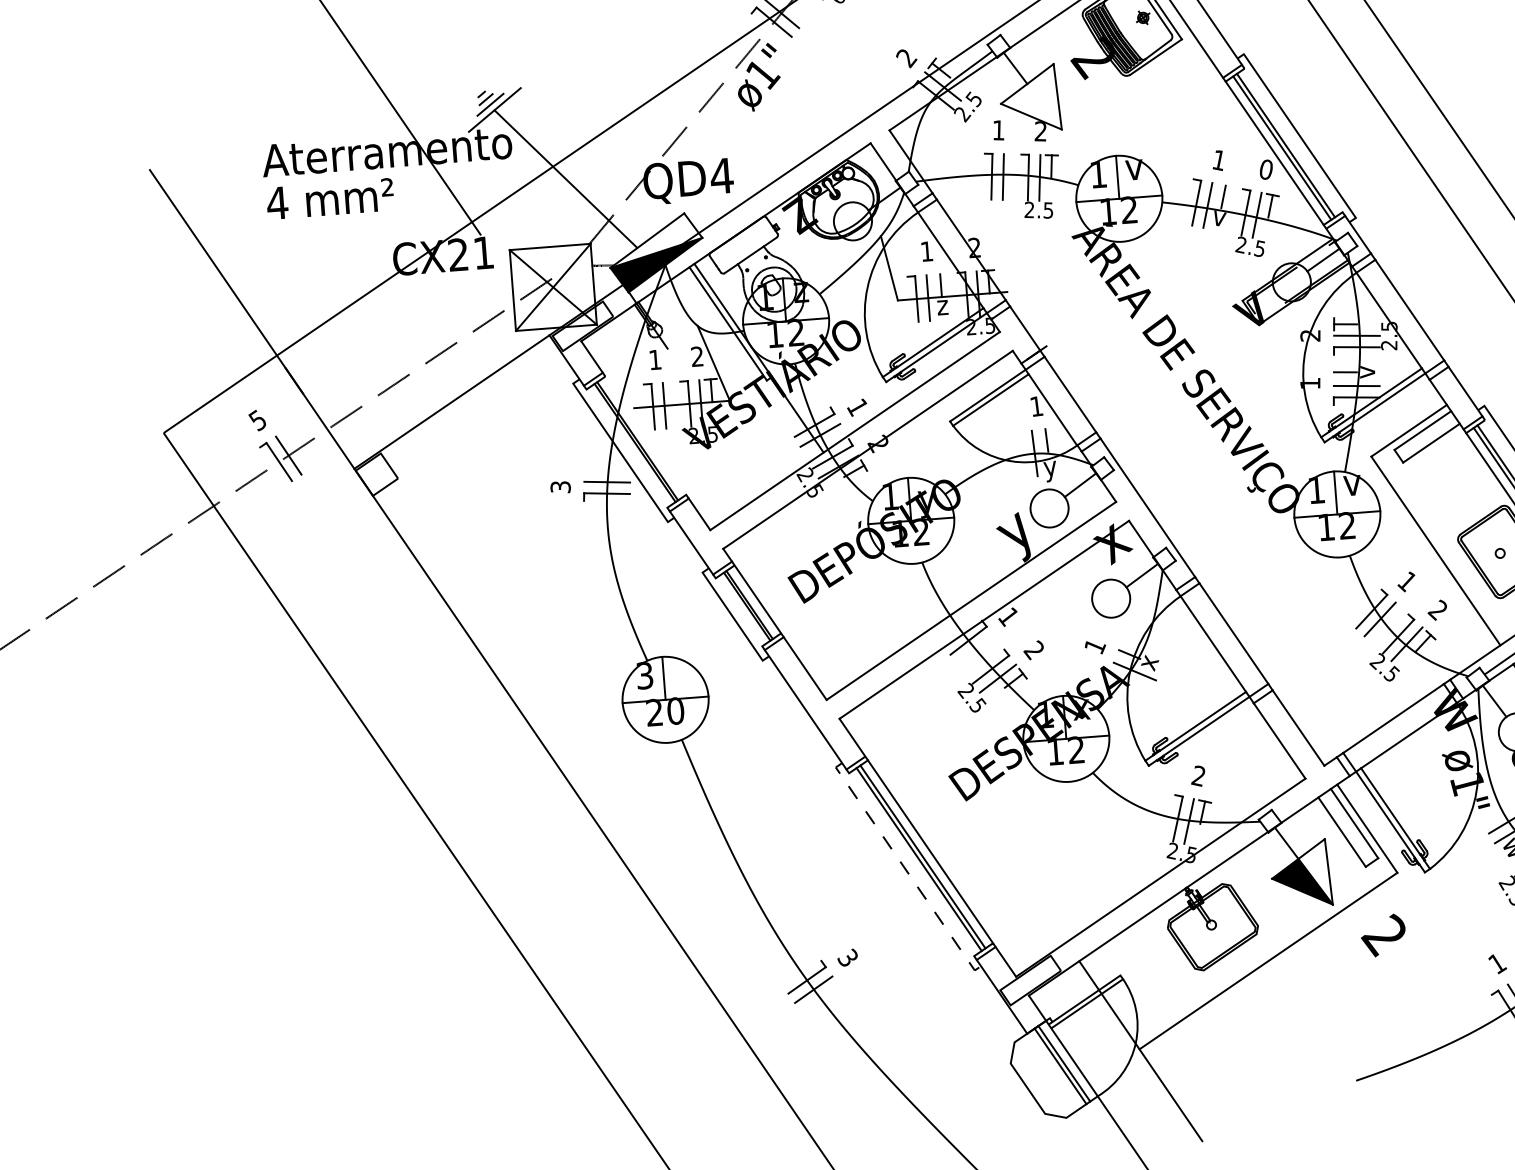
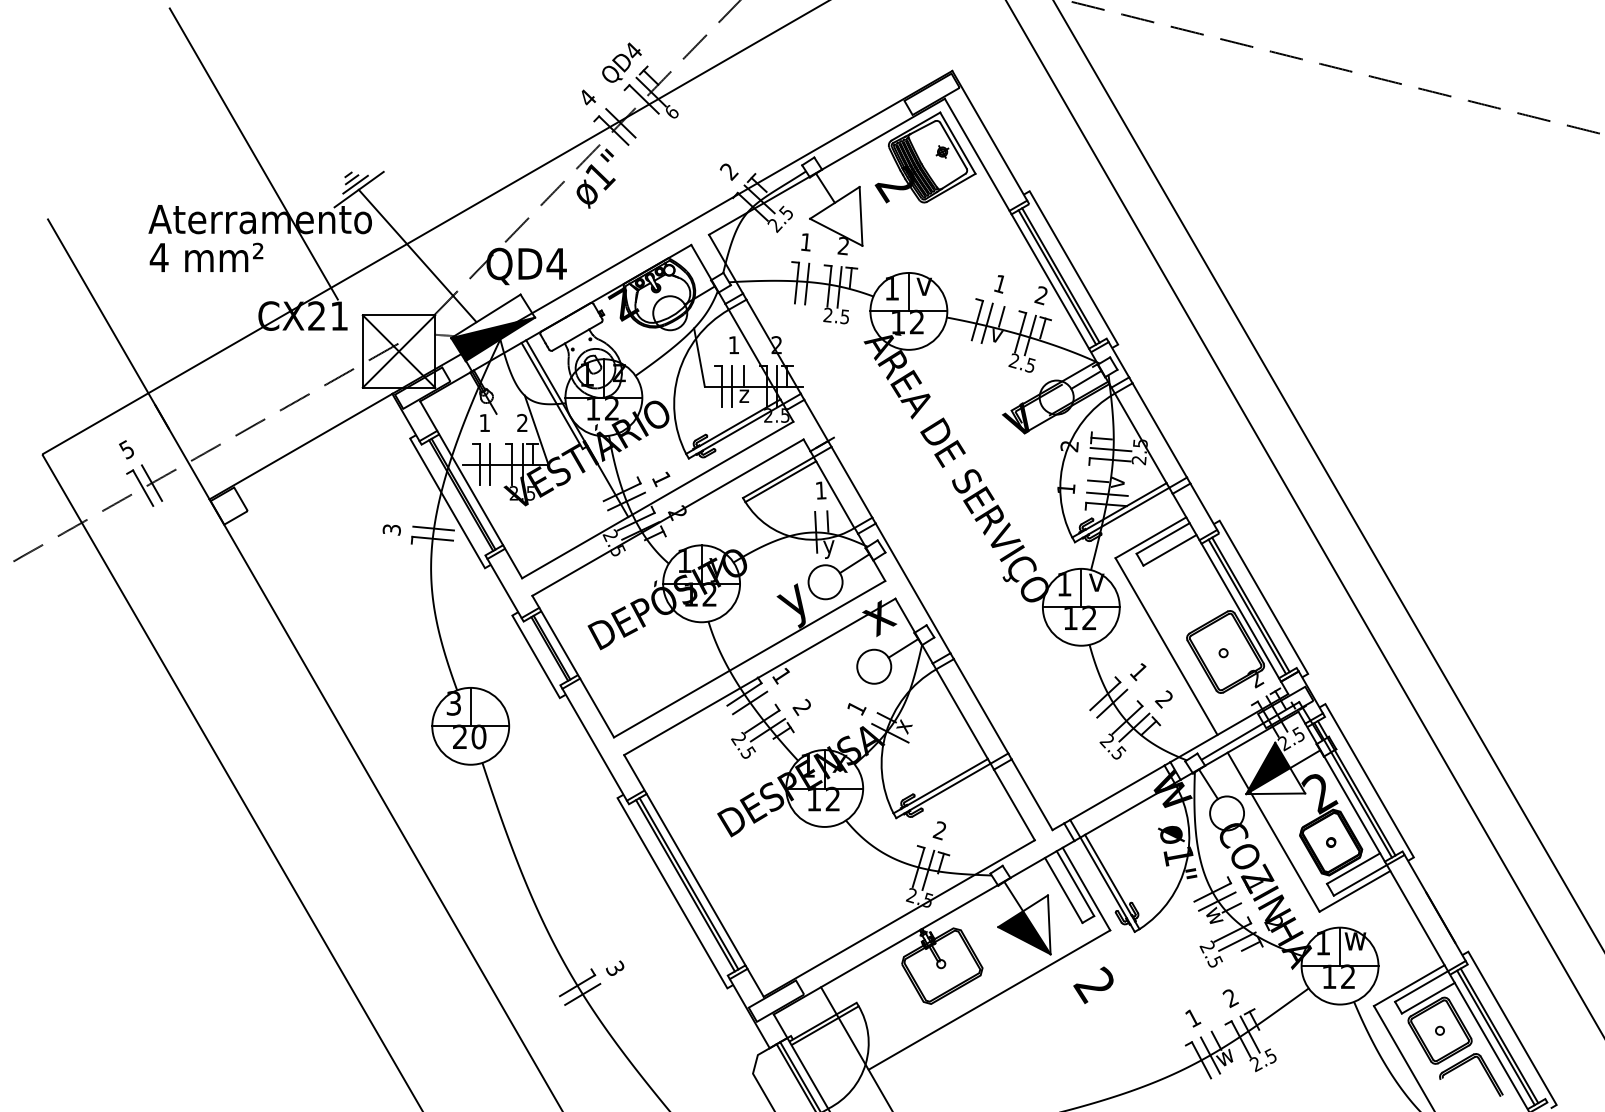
text: (1264, 169) -> (1040, 295), 0 -> 2
line: (646, 435) -> (471, 489), added
line: (976, 649) -> (750, 702), added
line: (905, 869) -> (672, 893), dashed -> solid

